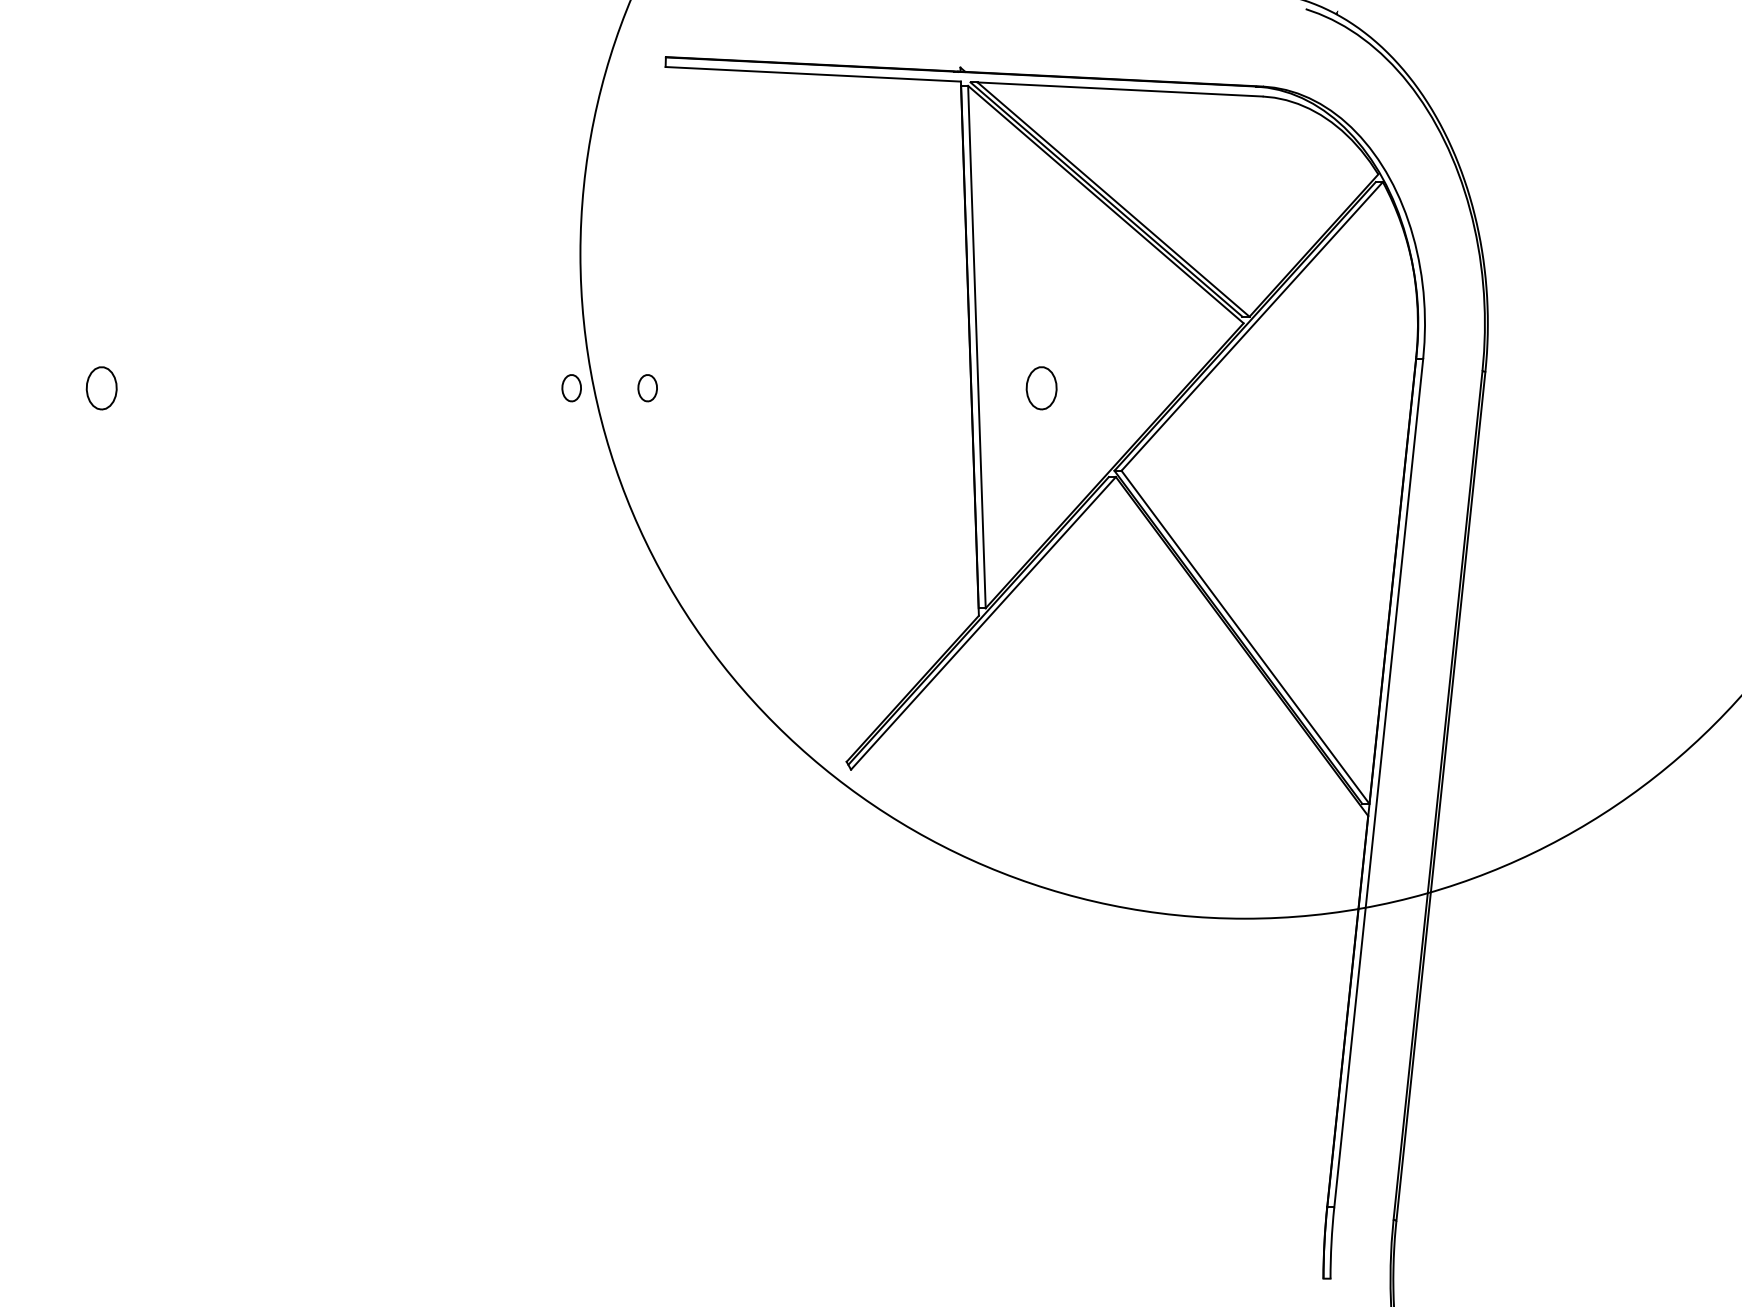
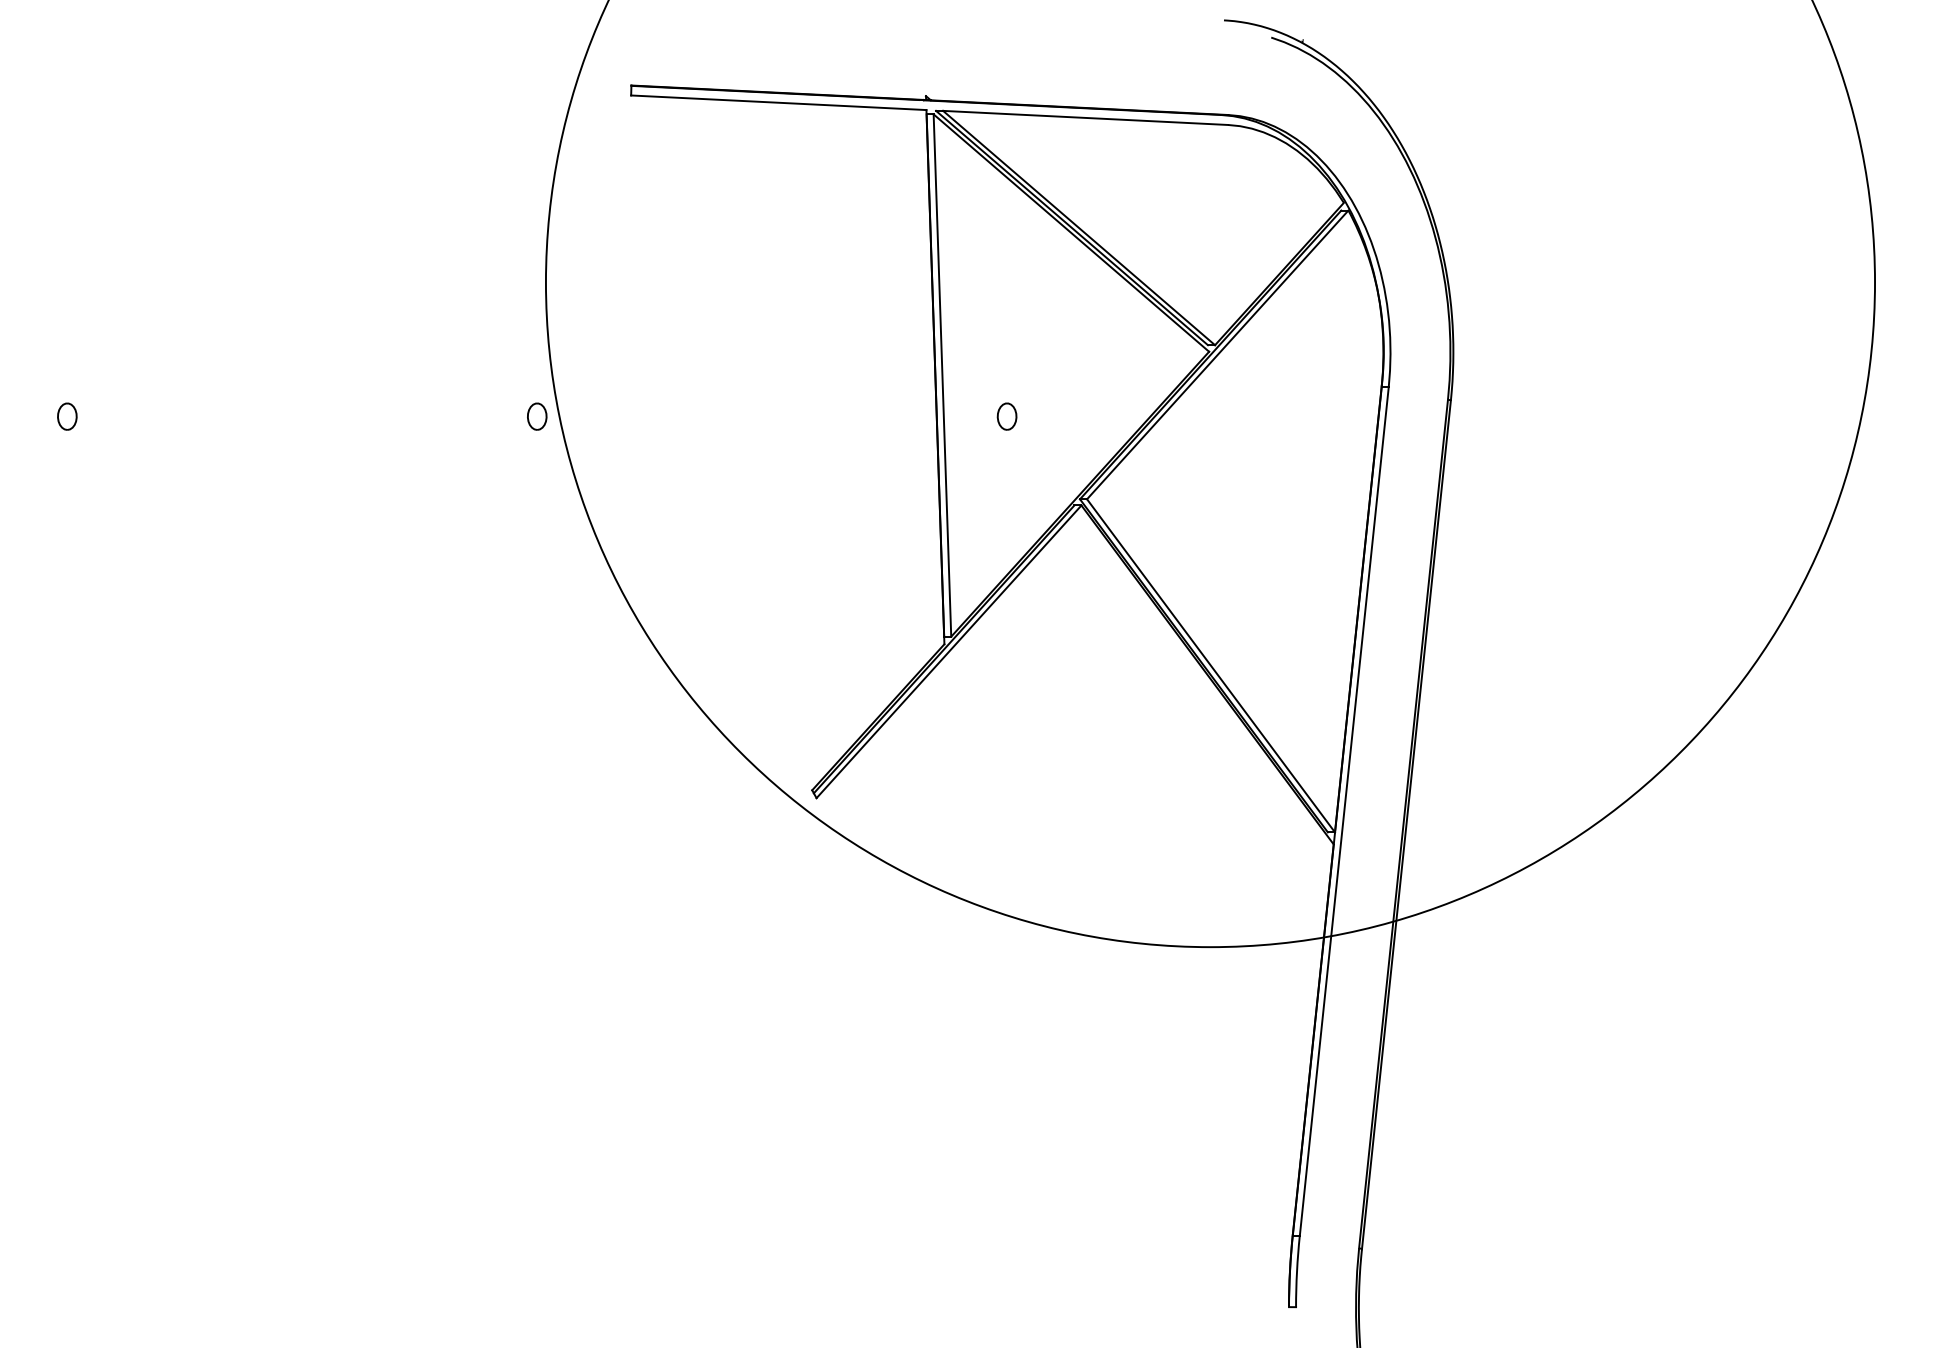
part: (101, 388) -> (67, 416), size x0.62
part: (647, 388) -> (613, 416), removed
part: (1040, 388) -> (1006, 416), size x0.62

